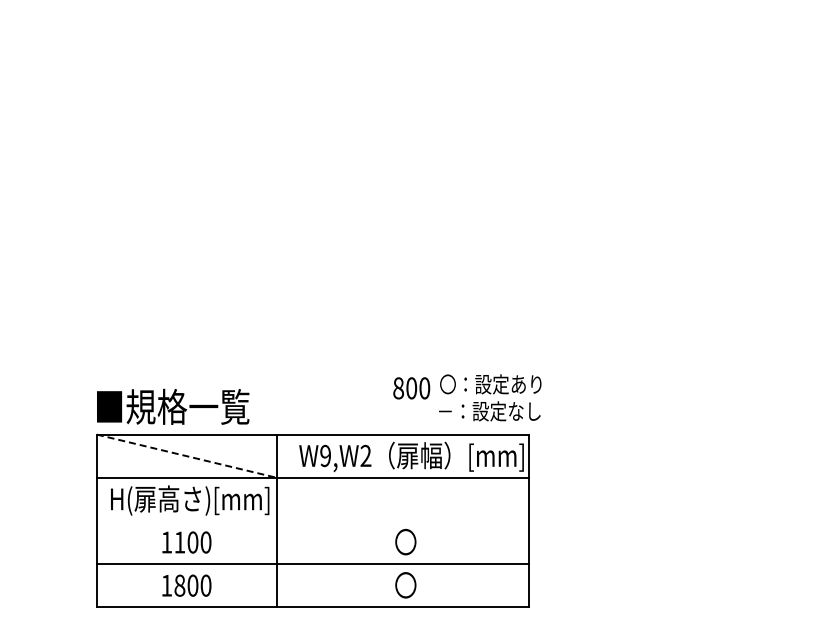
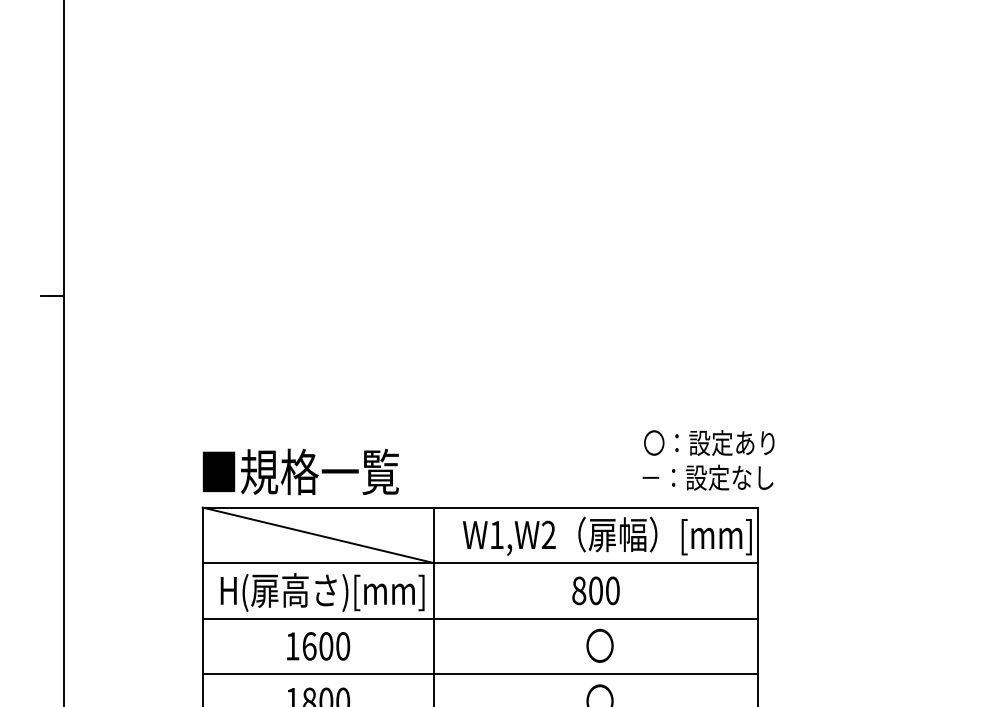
text: (411, 388) -> (595, 591), moved
text: (325, 455) -> (496, 534), W9,W2 -> W1,W2
line: (186, 456) -> (317, 535), dashed -> solid
line: (312, 520) -> (480, 618), added
text: (179, 542) -> (308, 646), 1100 -> 1600

